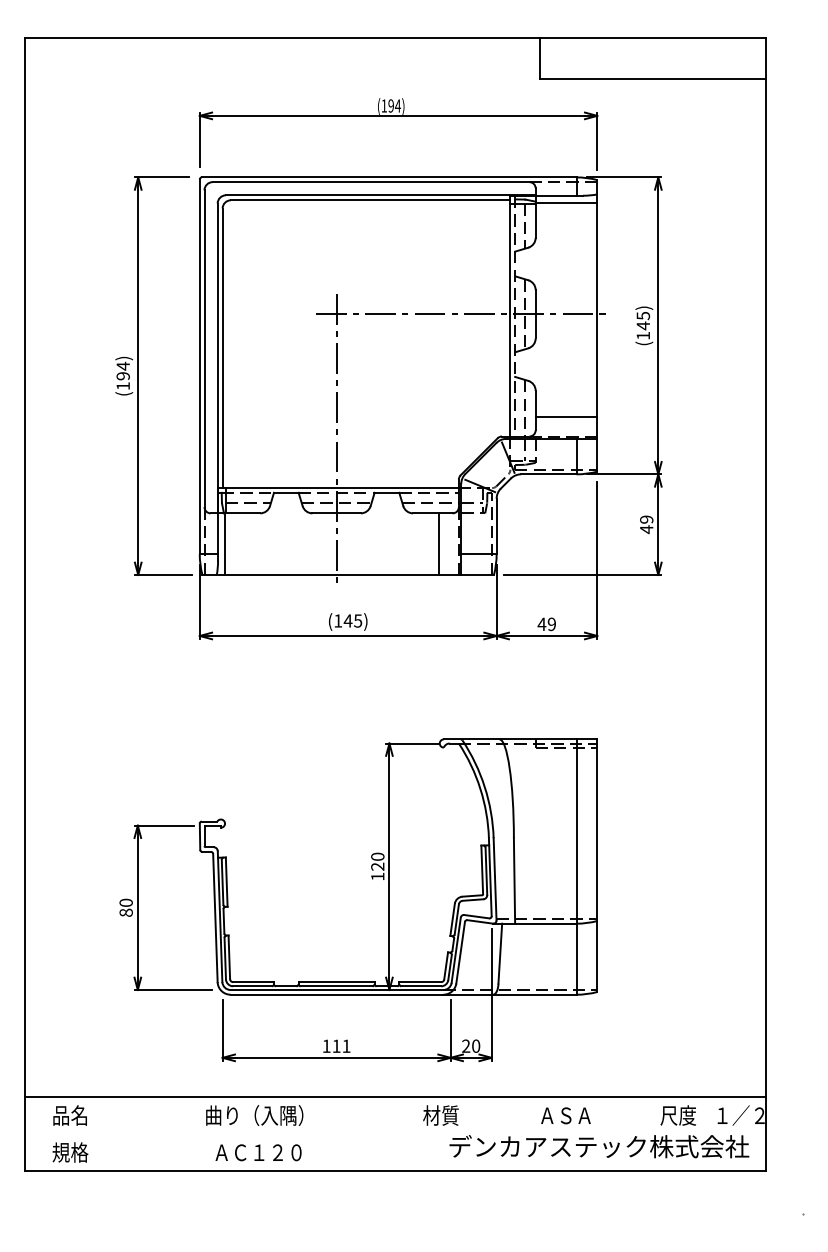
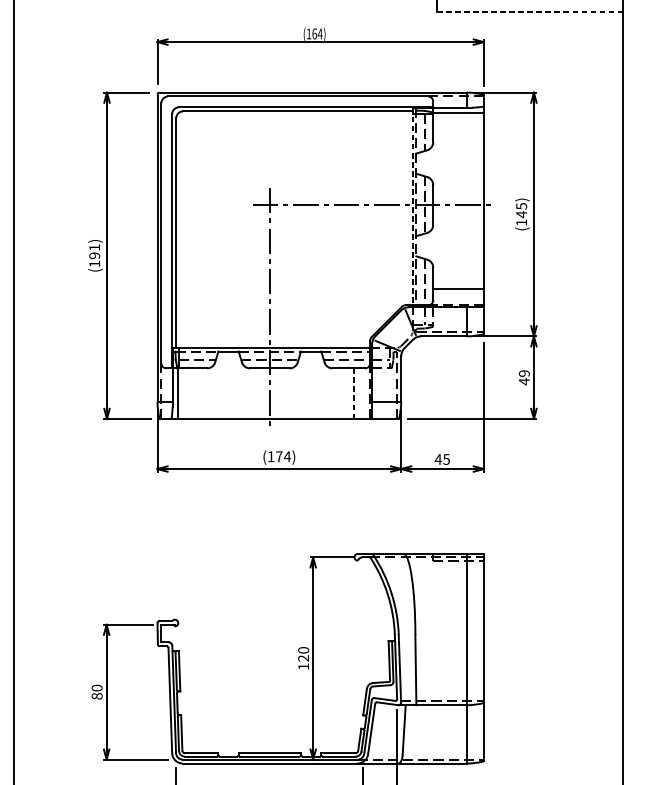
line: (653, 78) -> (529, 11), solid -> dashed
text: (391, 105) -> (314, 33), (194) -> (164)
line: (510, 316) -> (412, 206), solid -> dashed
text: (122, 365) -> (94, 247), (194) -> (191)
line: (439, 544) -> (354, 393), solid -> dashed
text: (352, 620) -> (282, 456), (145) -> (174)
text: (551, 623) -> (446, 458), 49 -> 45

